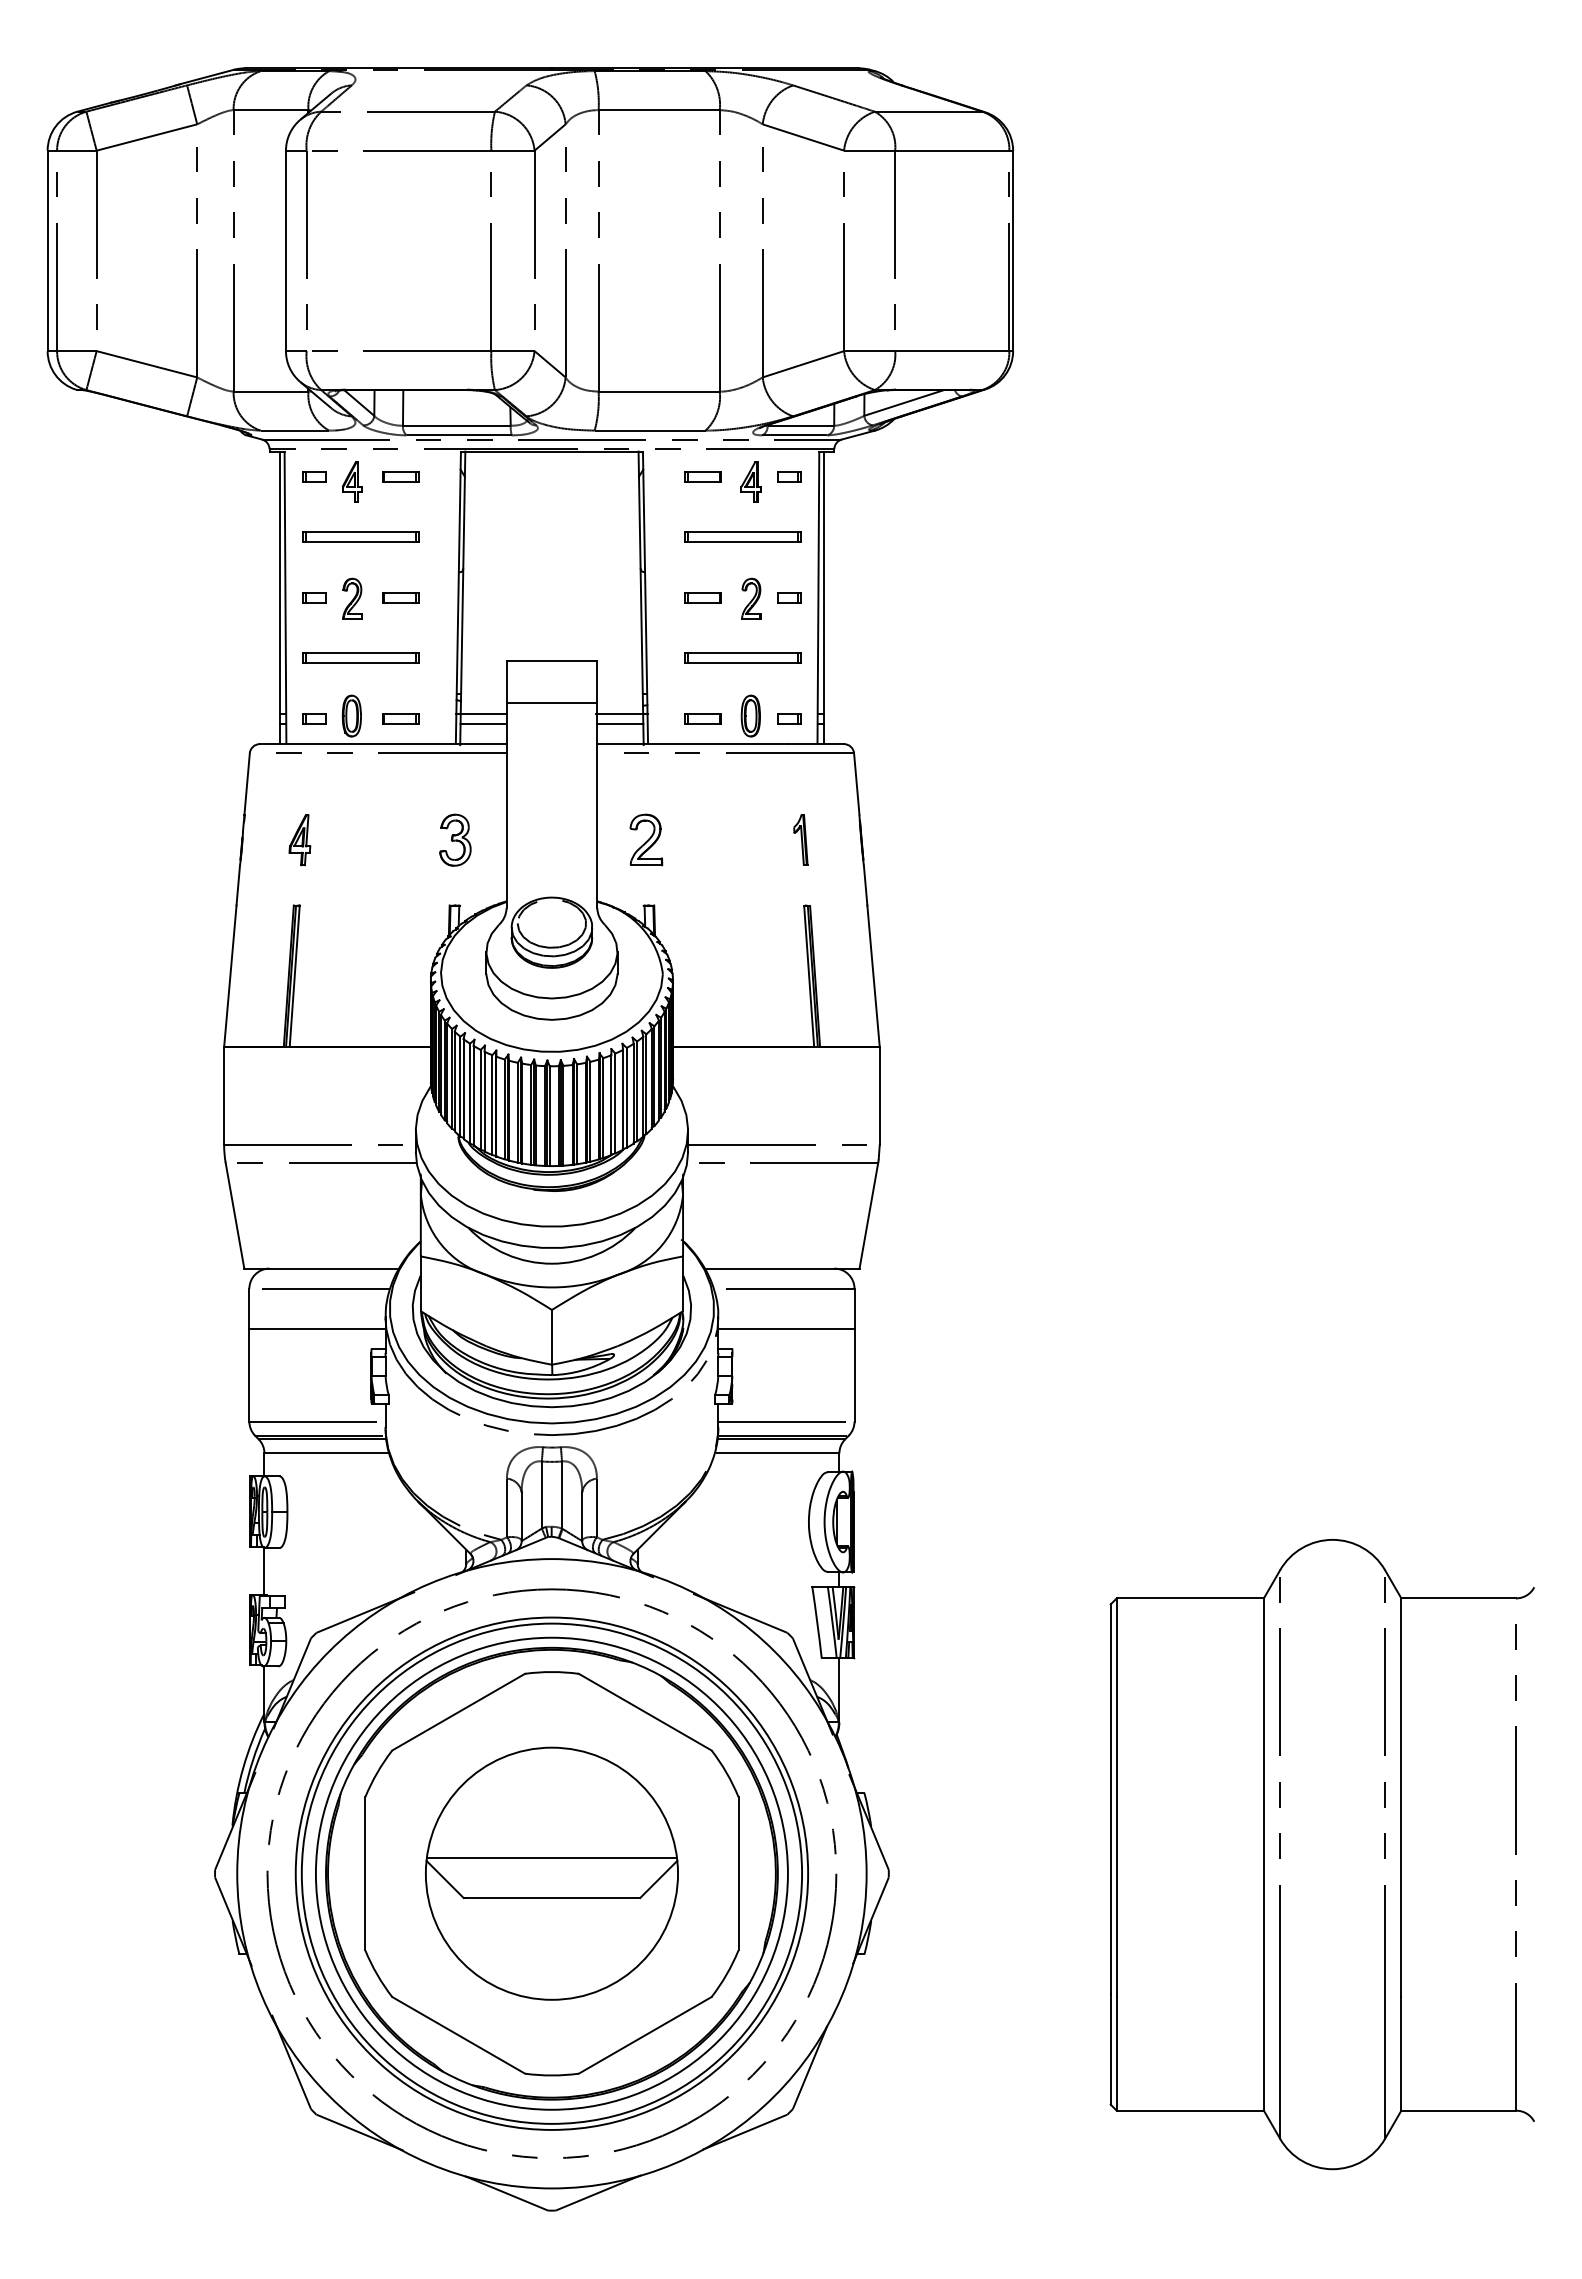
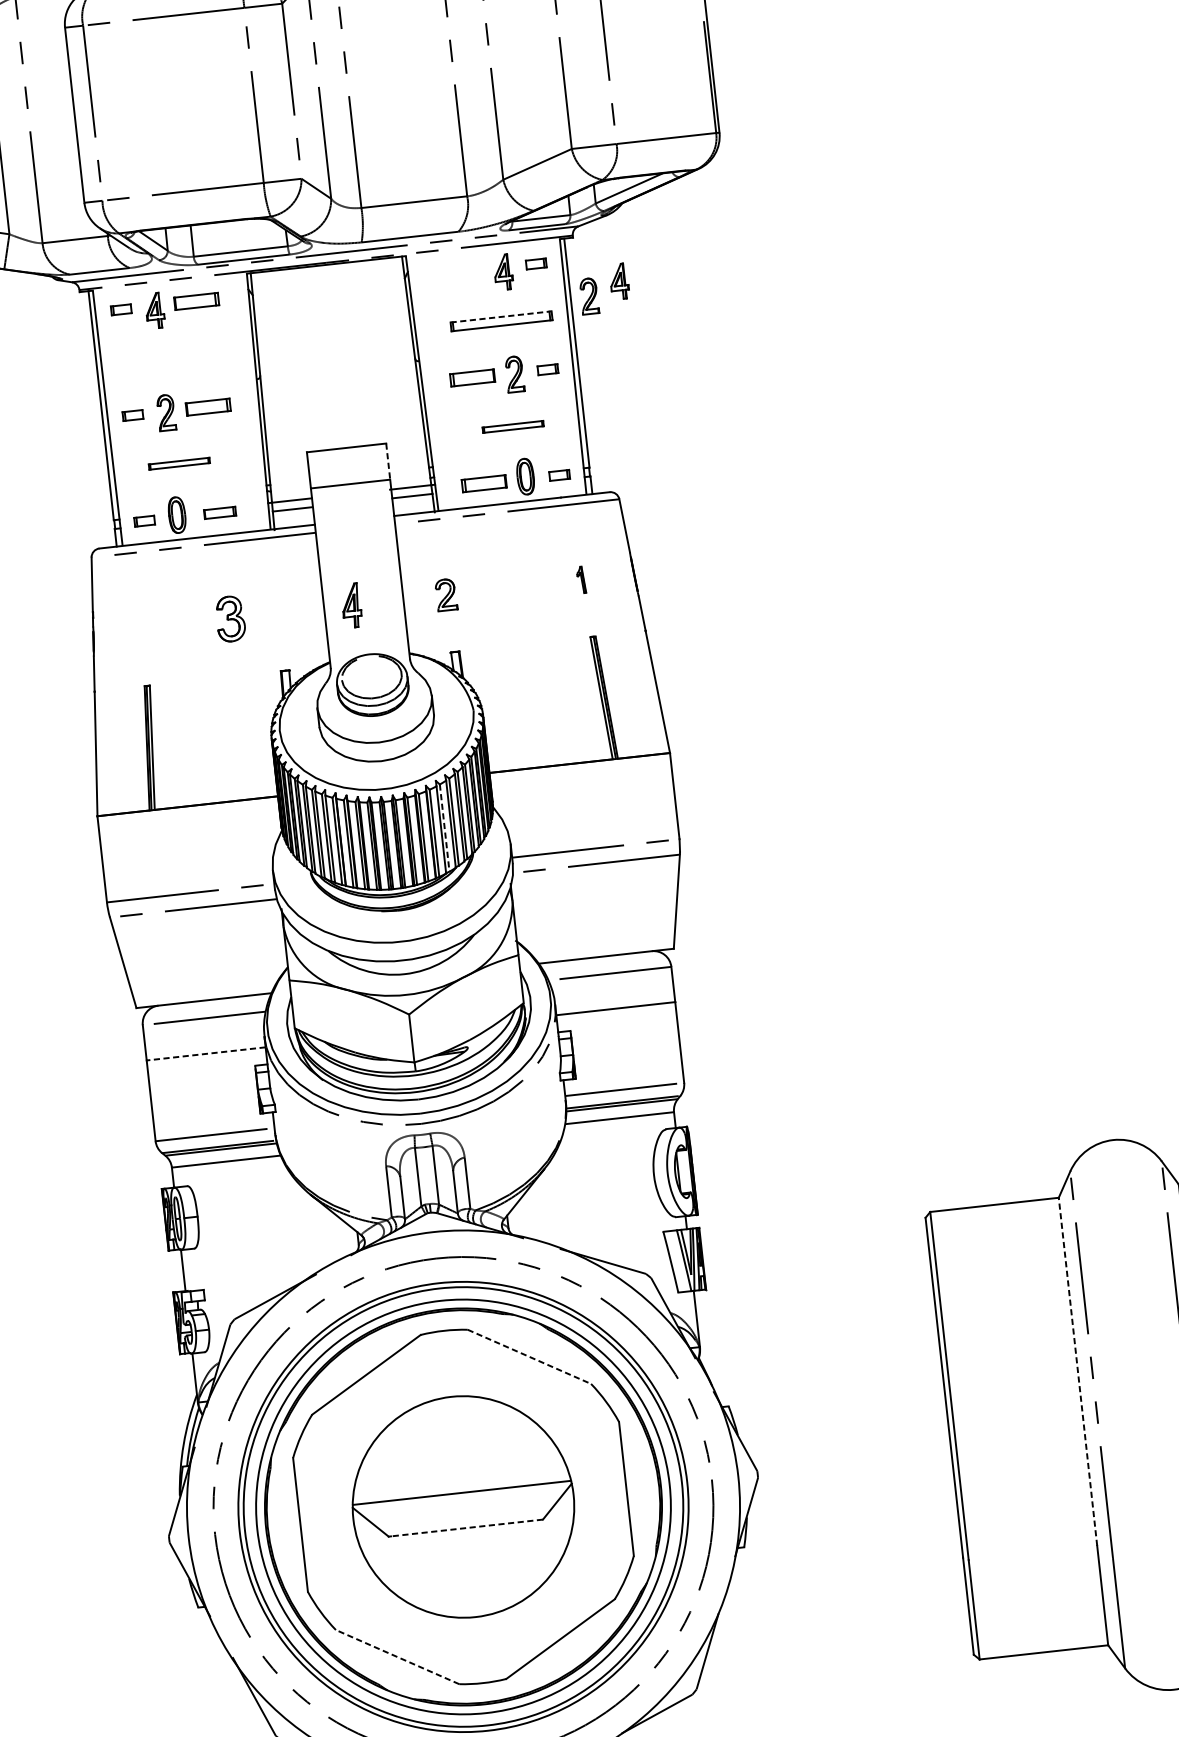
part: (400, 476) -> (196, 301), size x1.4
part: (702, 476) -> (460, 272), removed
part: (880, 506) -> (618, 281), added
part: (845, 519) -> (589, 295), added
line: (743, 532) -> (501, 317), solid -> dashed
part: (360, 536) -> (167, 357), removed
part: (400, 597) -> (208, 406), size x1.4
part: (702, 597) -> (471, 377), size x1.4
part: (360, 657) -> (179, 463), size x0.6
part: (742, 657) -> (512, 426), size x0.6
line: (597, 681) -> (388, 461), solid -> dashed
part: (702, 718) -> (483, 483), size x1.4
part: (455, 839) -> (230, 618), moved
part: (646, 839) -> (446, 594), size x0.7
part: (800, 839) -> (580, 579), size x0.6
part: (299, 840) -> (351, 605), moved
line: (615, 1103) -> (444, 828), solid -> dashed
line: (316, 1329) -> (205, 1054), solid -> dashed
line: (645, 1712) -> (529, 1357), solid -> dashed
line: (1263, 1797) -> (1077, 1371), solid -> dashed
line: (552, 1897) -> (466, 1527), solid -> dashed
line: (458, 2035) -> (397, 1657), solid -> dashed

